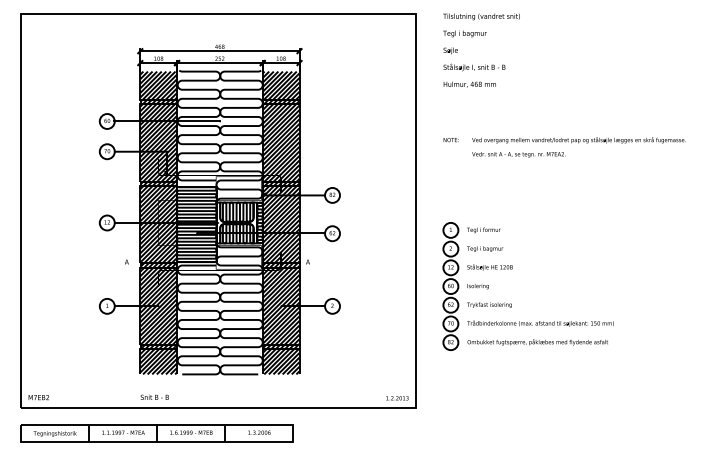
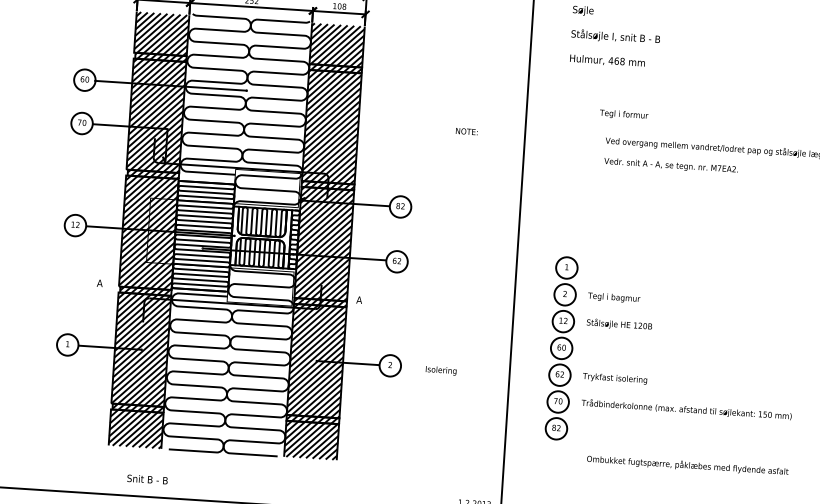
text: (450, 140) -> (465, 132), moved
text: (483, 230) -> (623, 115), moved
text: (477, 286) -> (440, 370), moved
text: (537, 342) -> (687, 465), moved
text: (154, 396) -> (147, 478), moved

